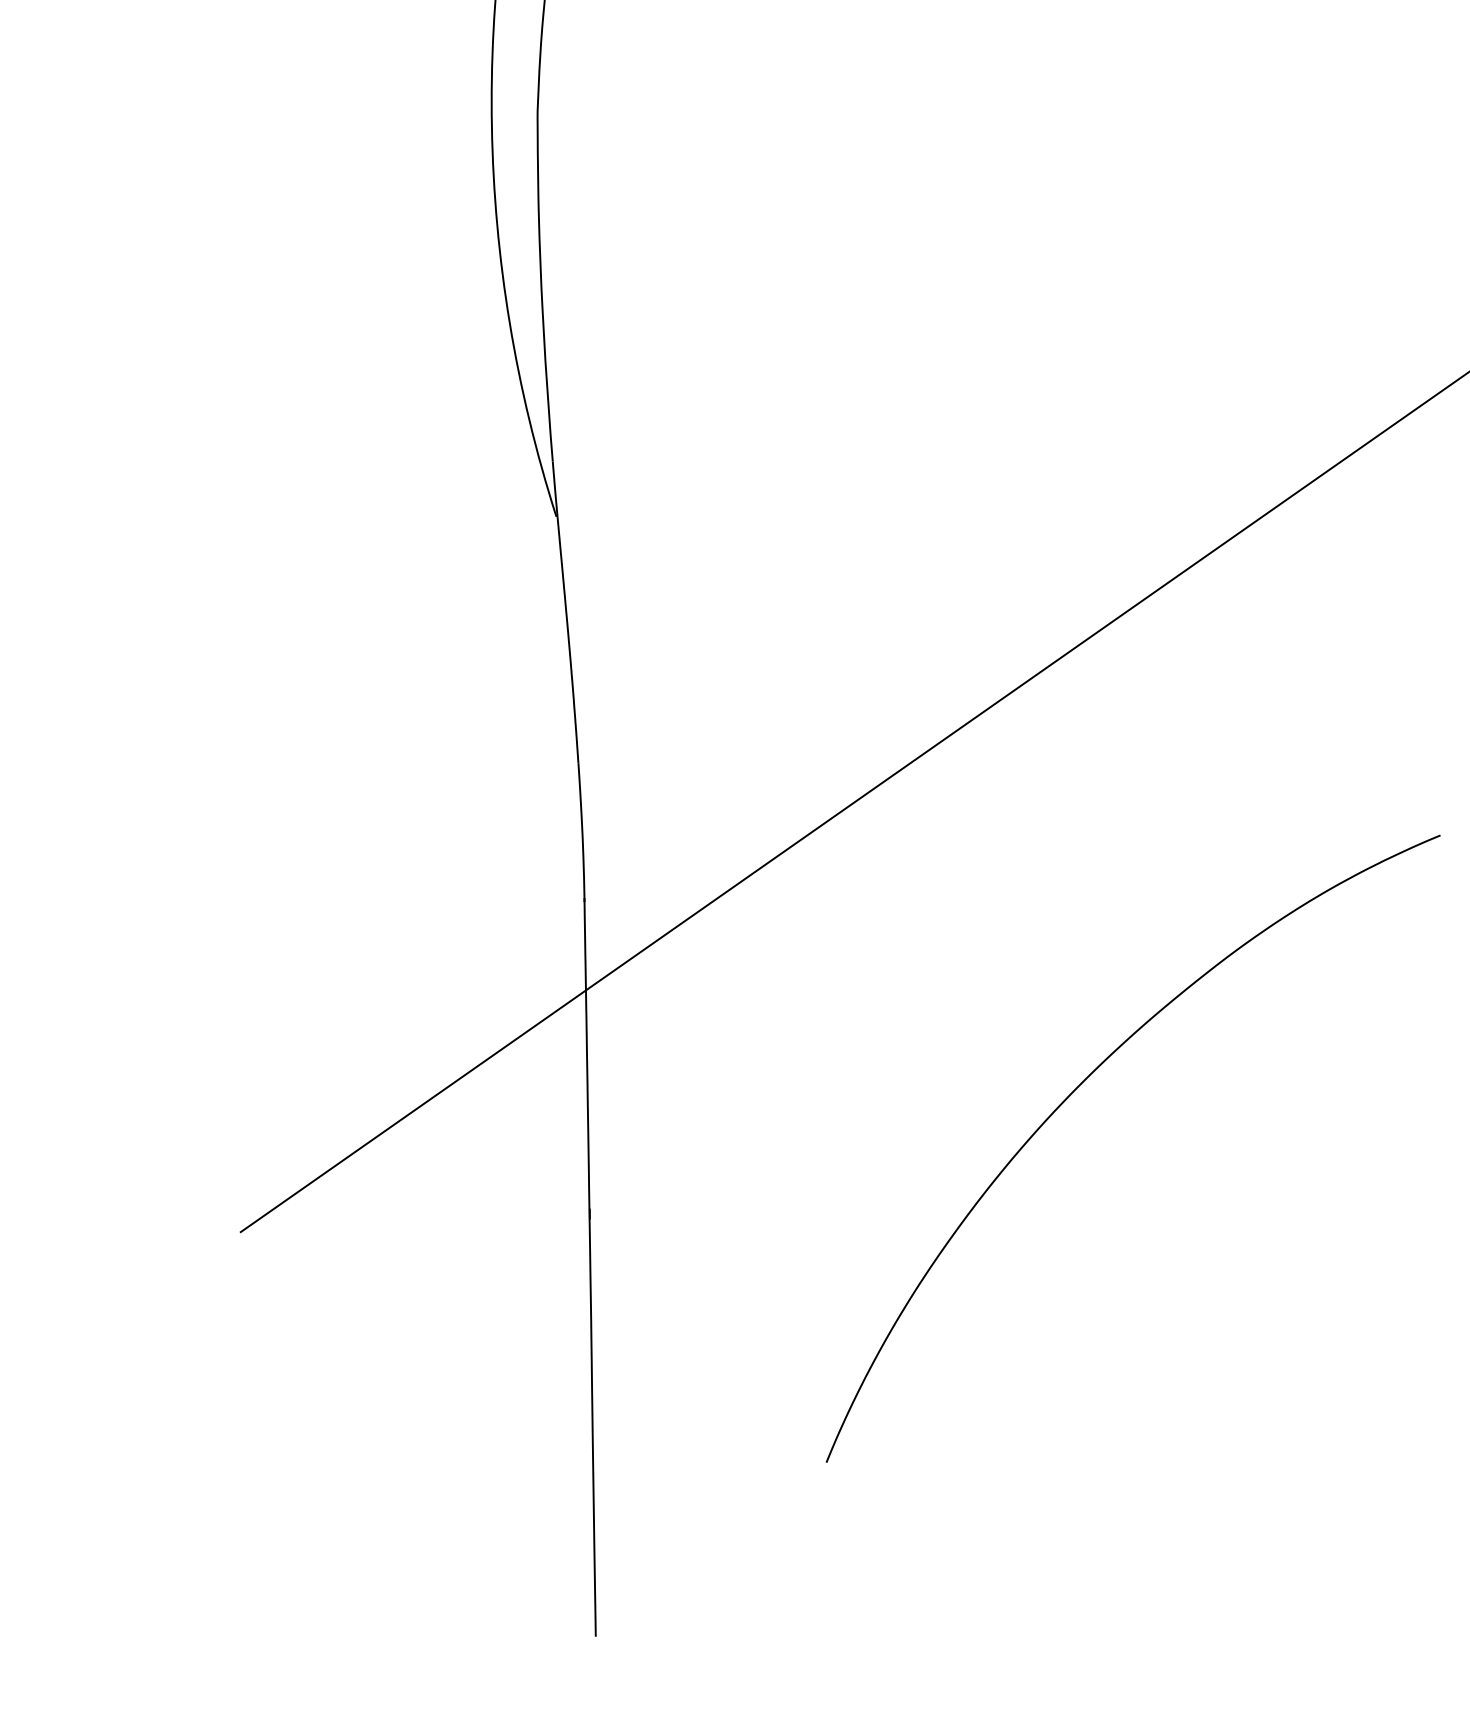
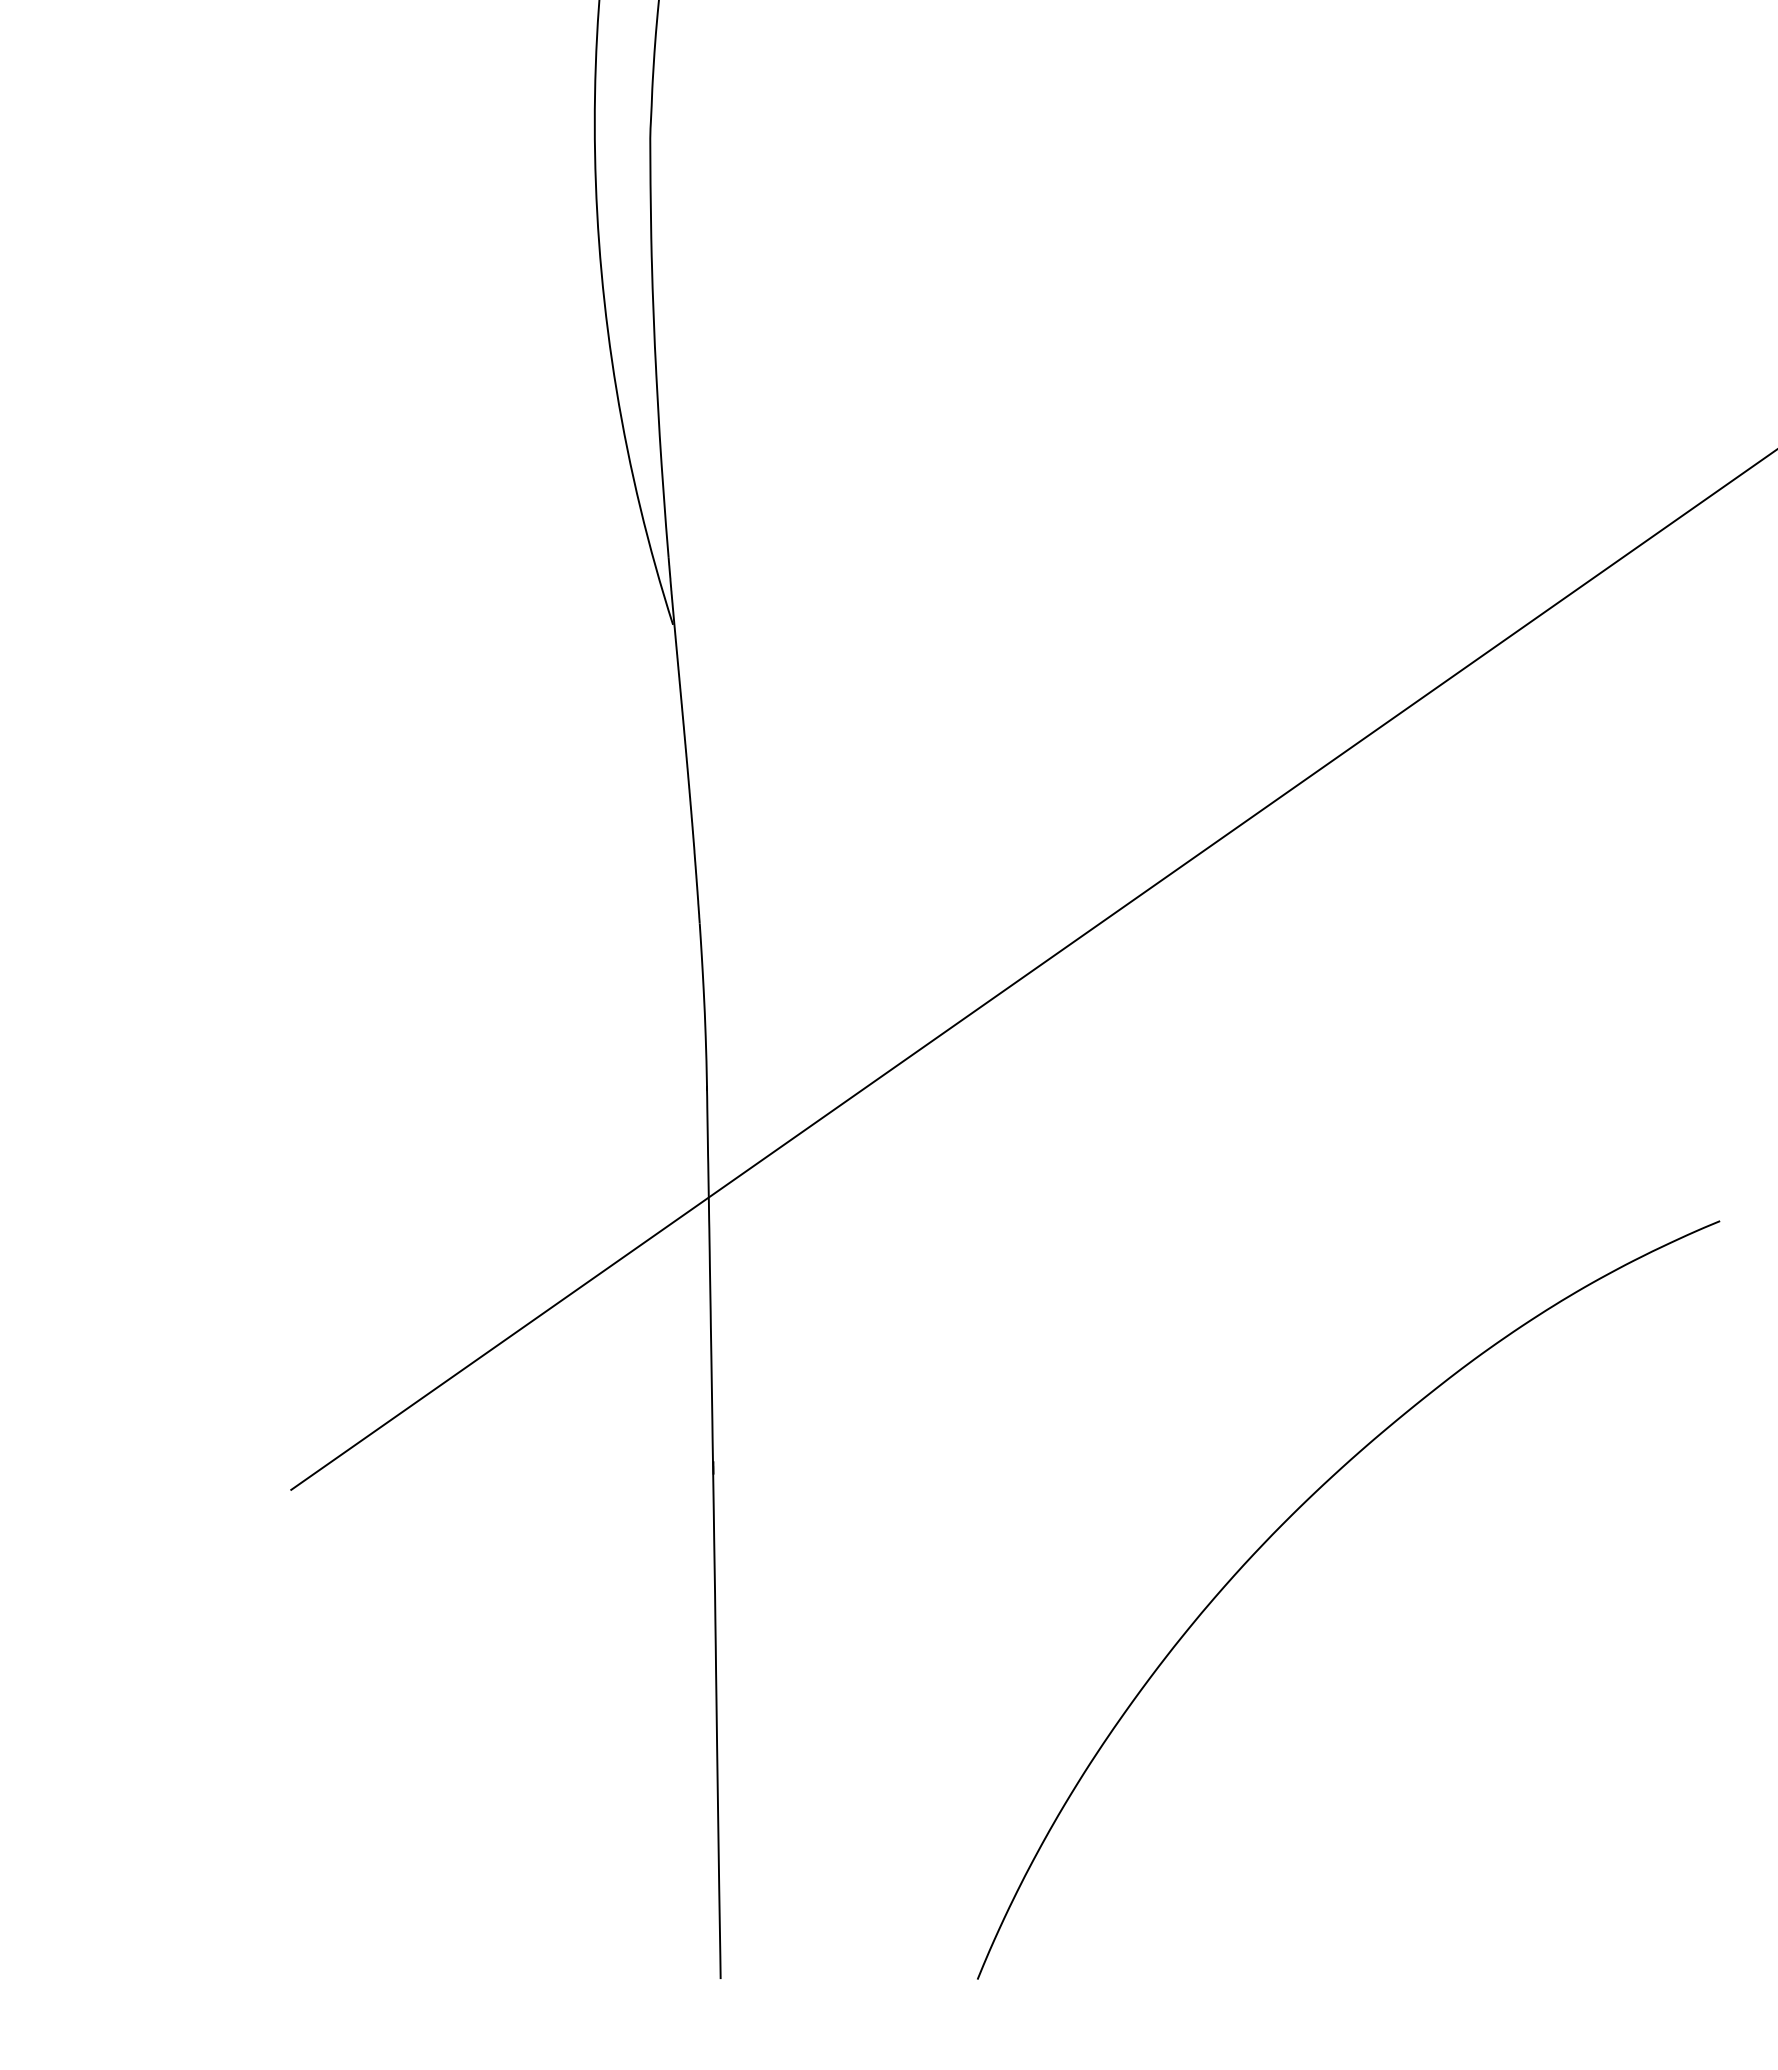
curve: (1072, 1094) -> (1274, 1534), moved

